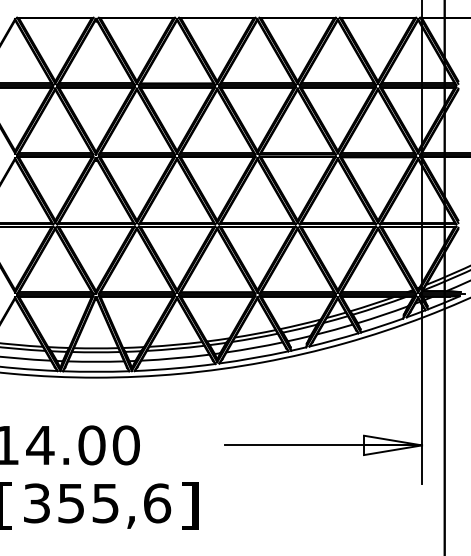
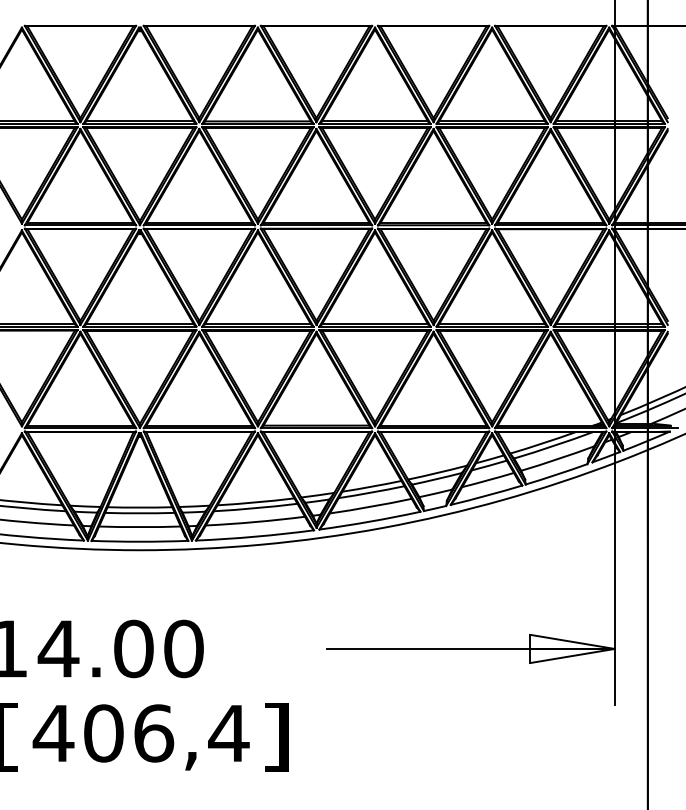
text: (96, 503) -> (140, 733), 355,6 -> 406,4

